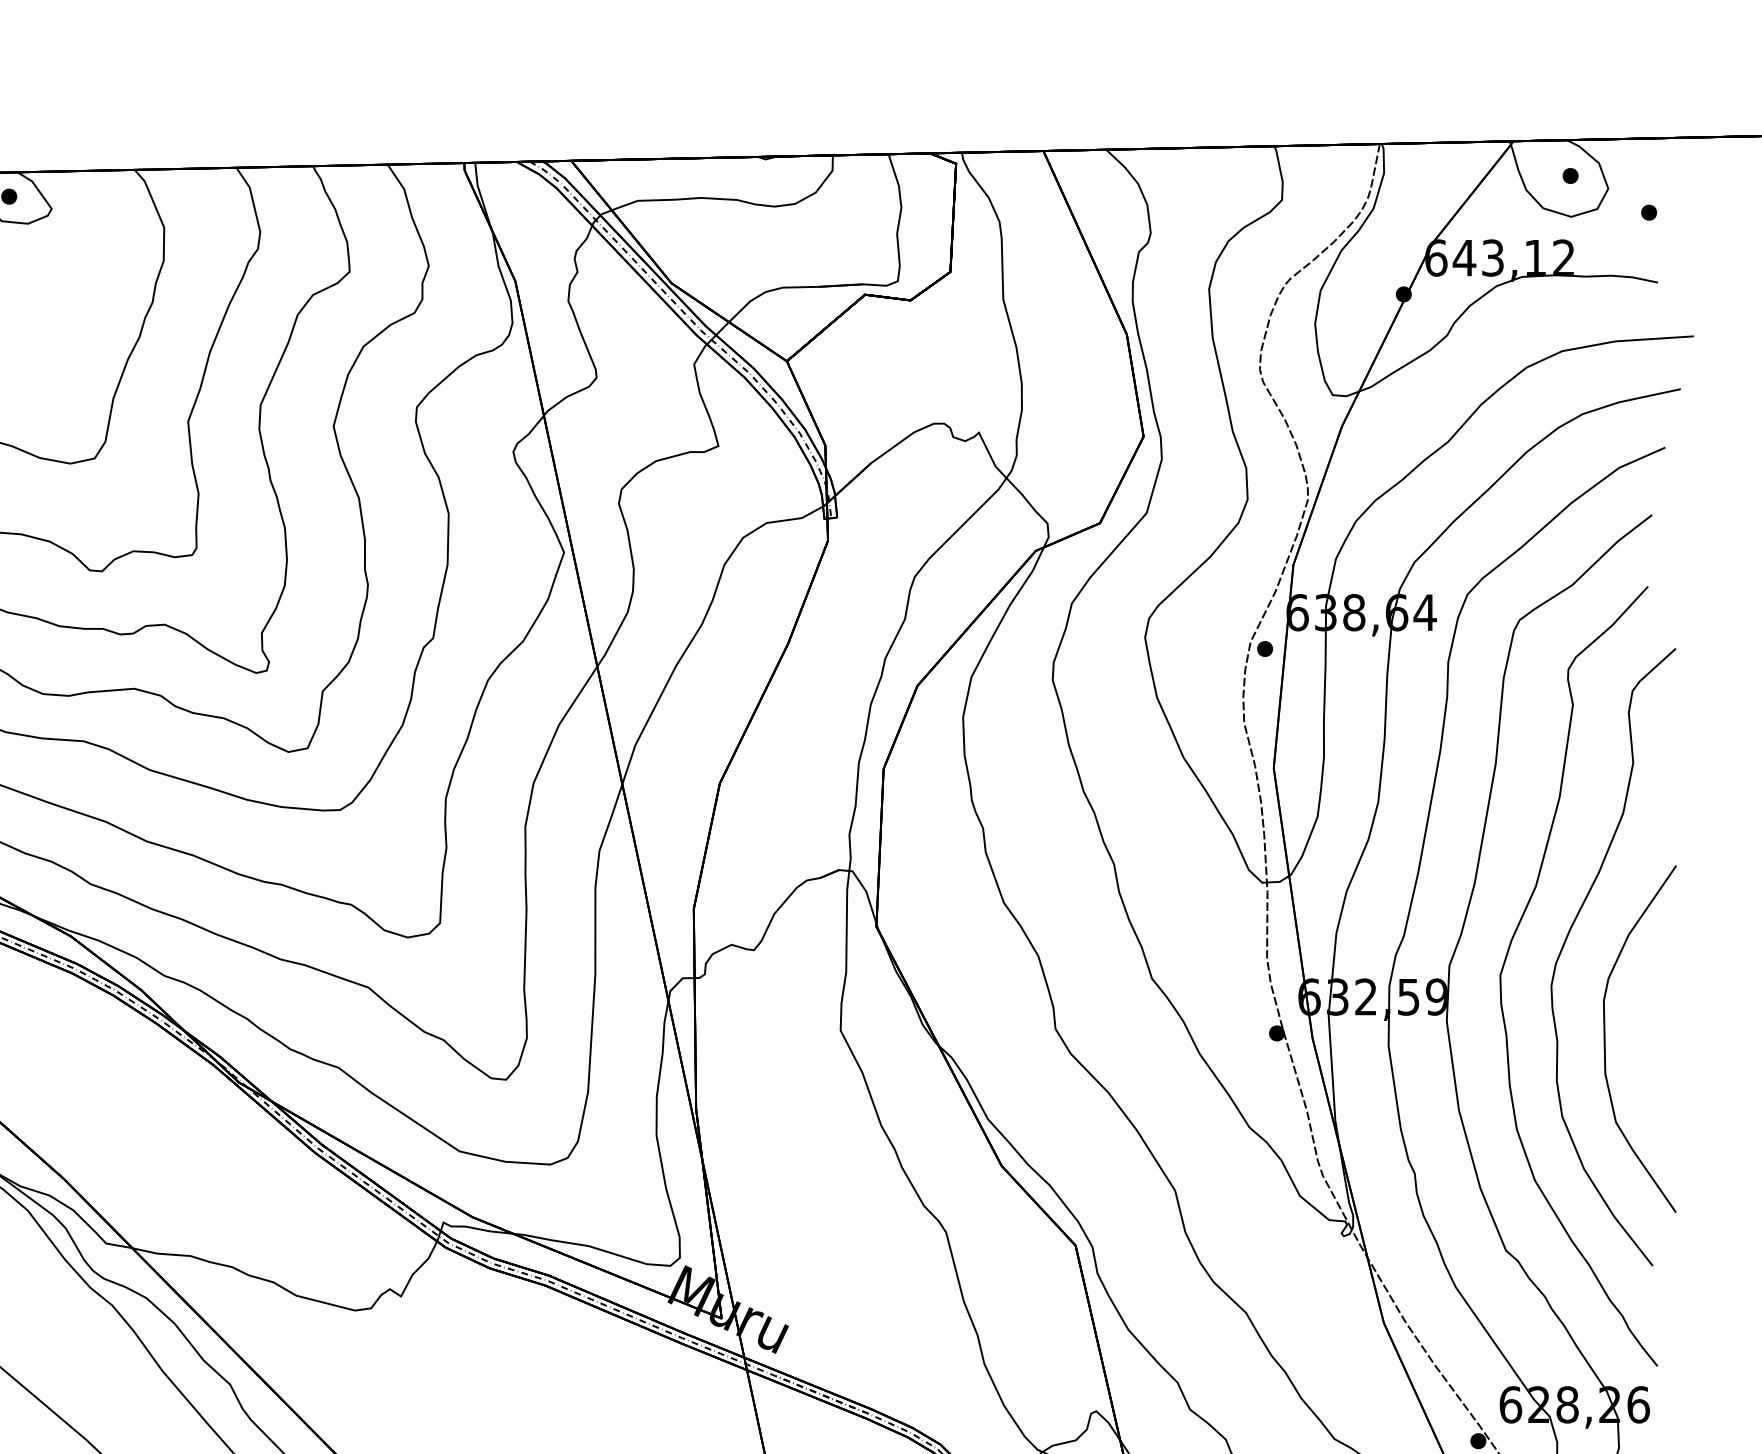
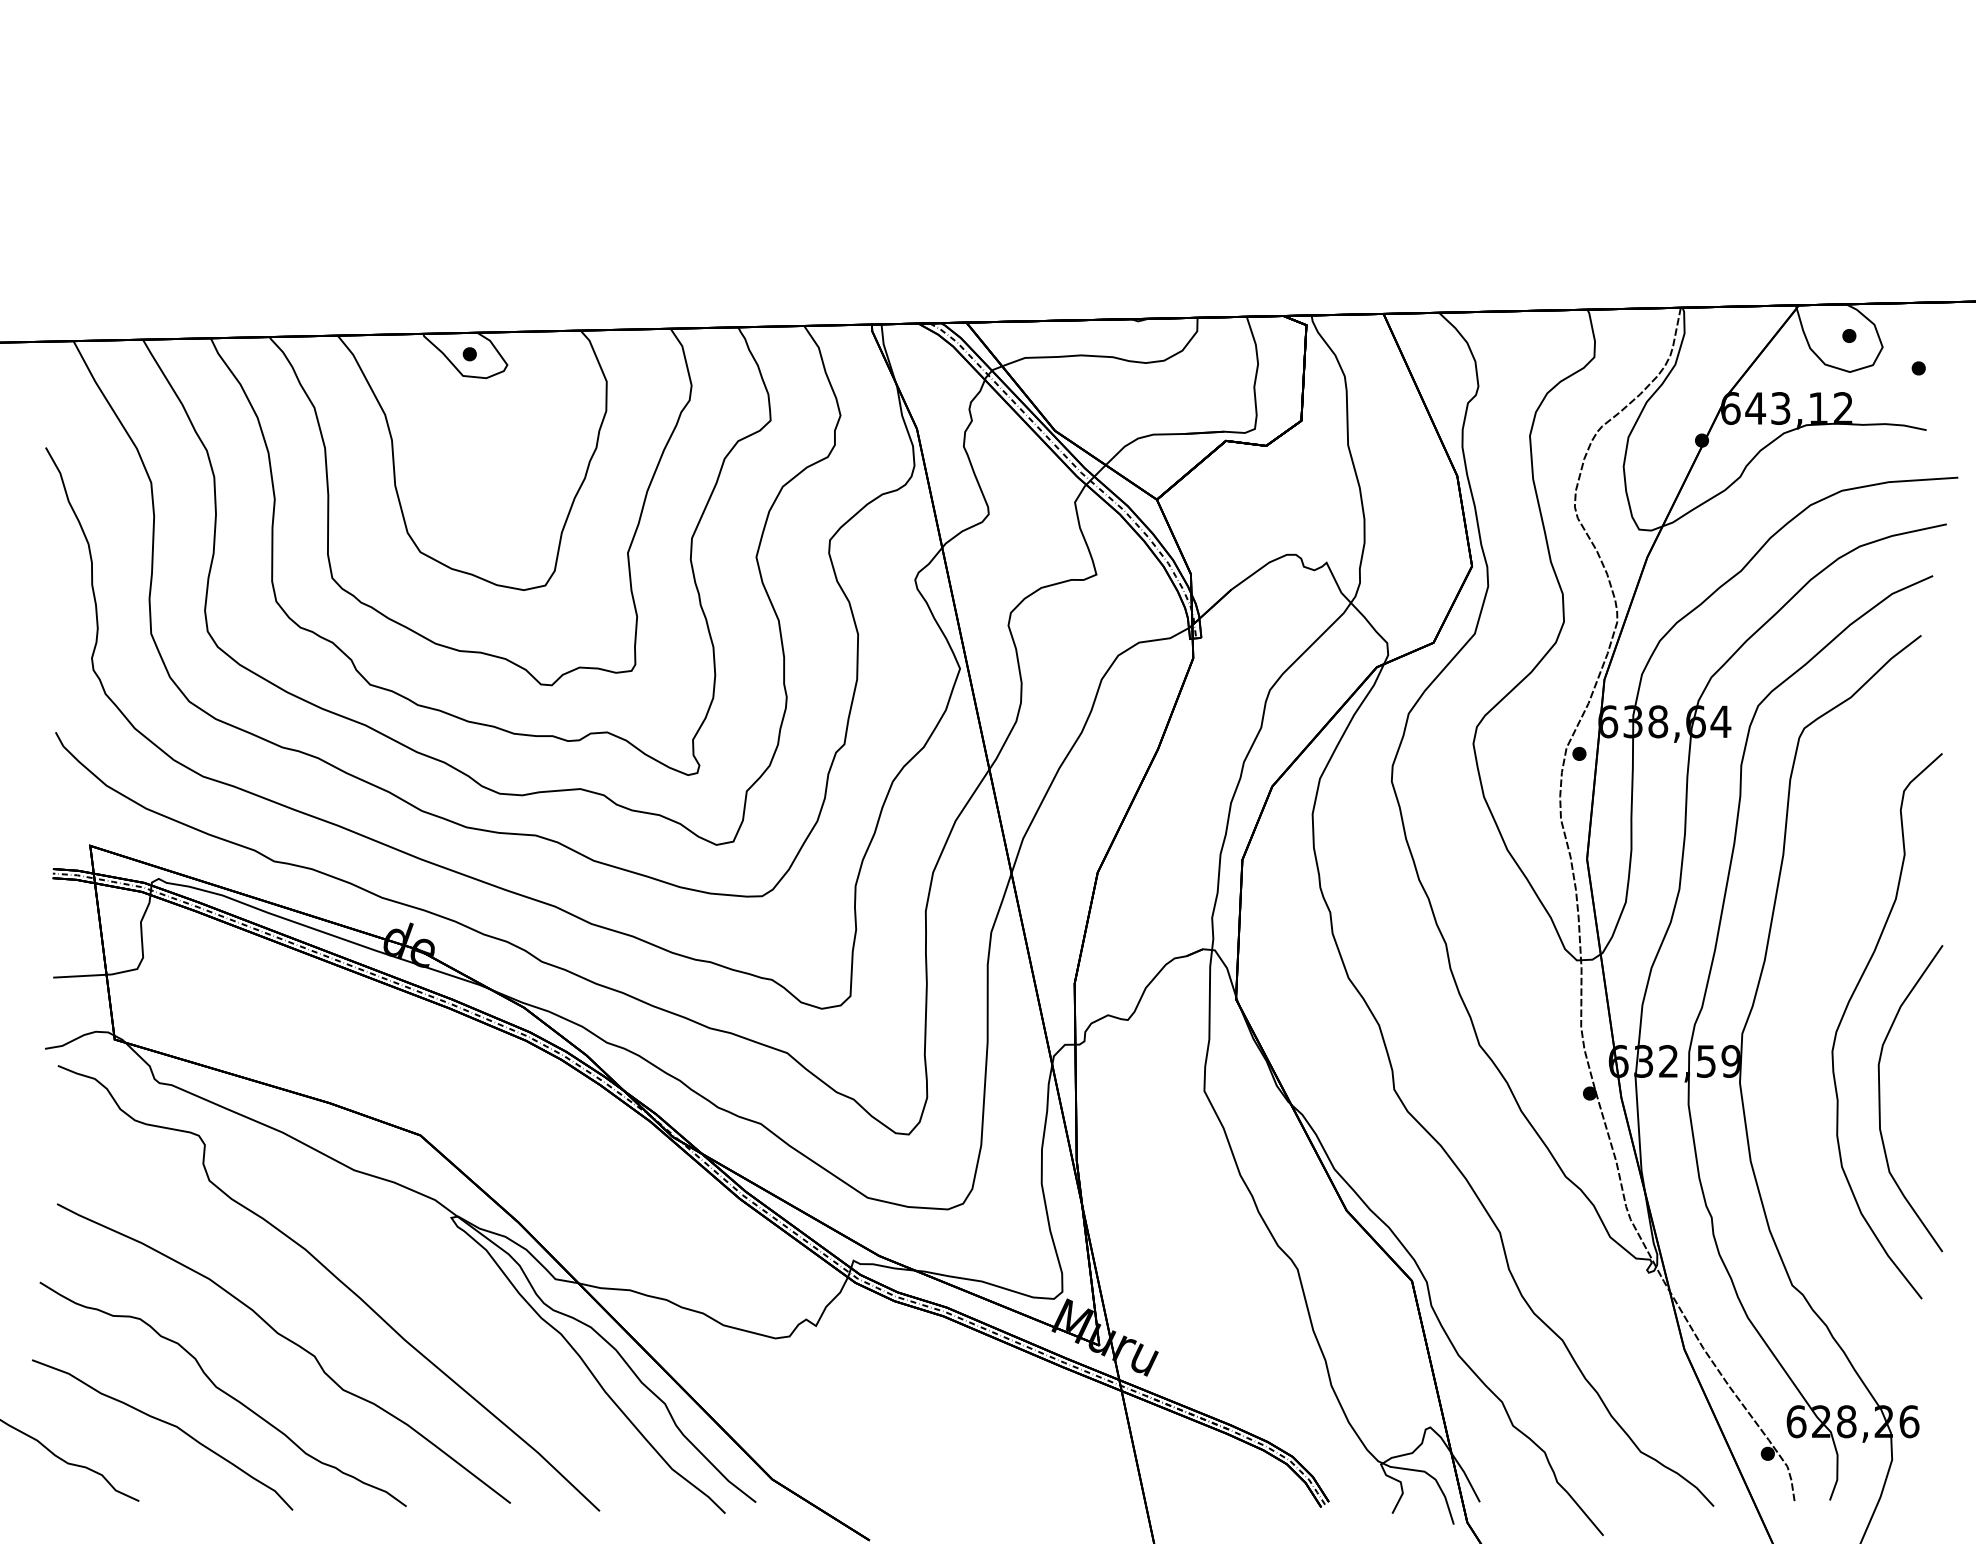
curve: (1509, 950) -> (1795, 1020), removed

